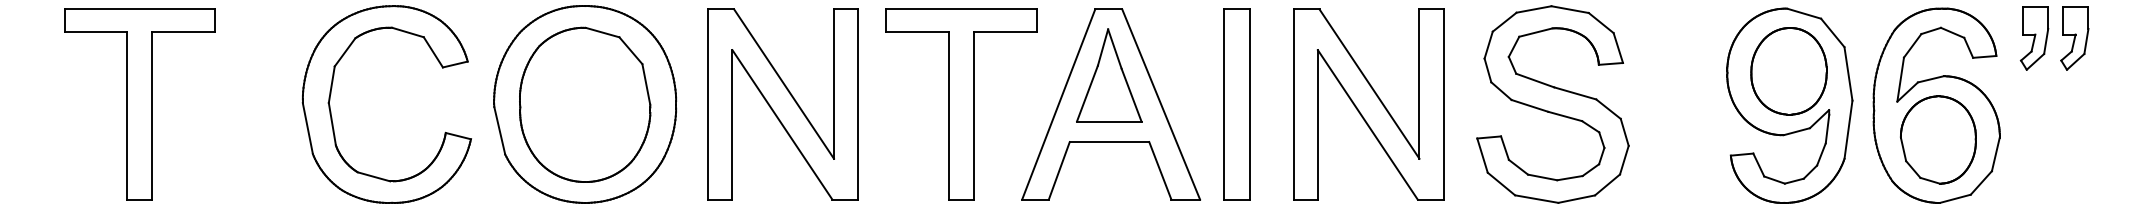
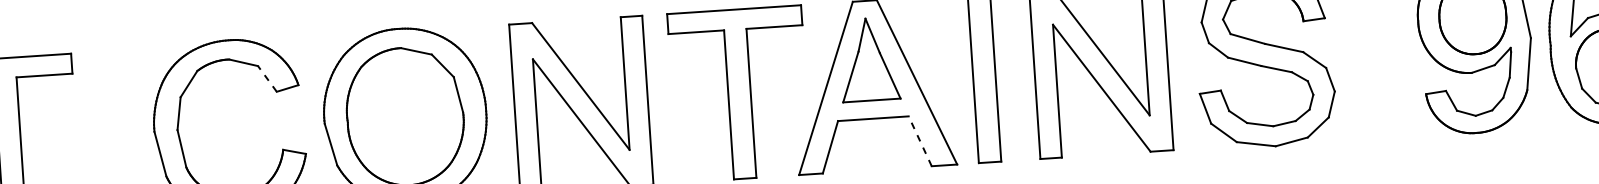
line: (433, 52) -> (267, 79), solid -> dashed
line: (1160, 170) -> (920, 140), solid -> dashed

